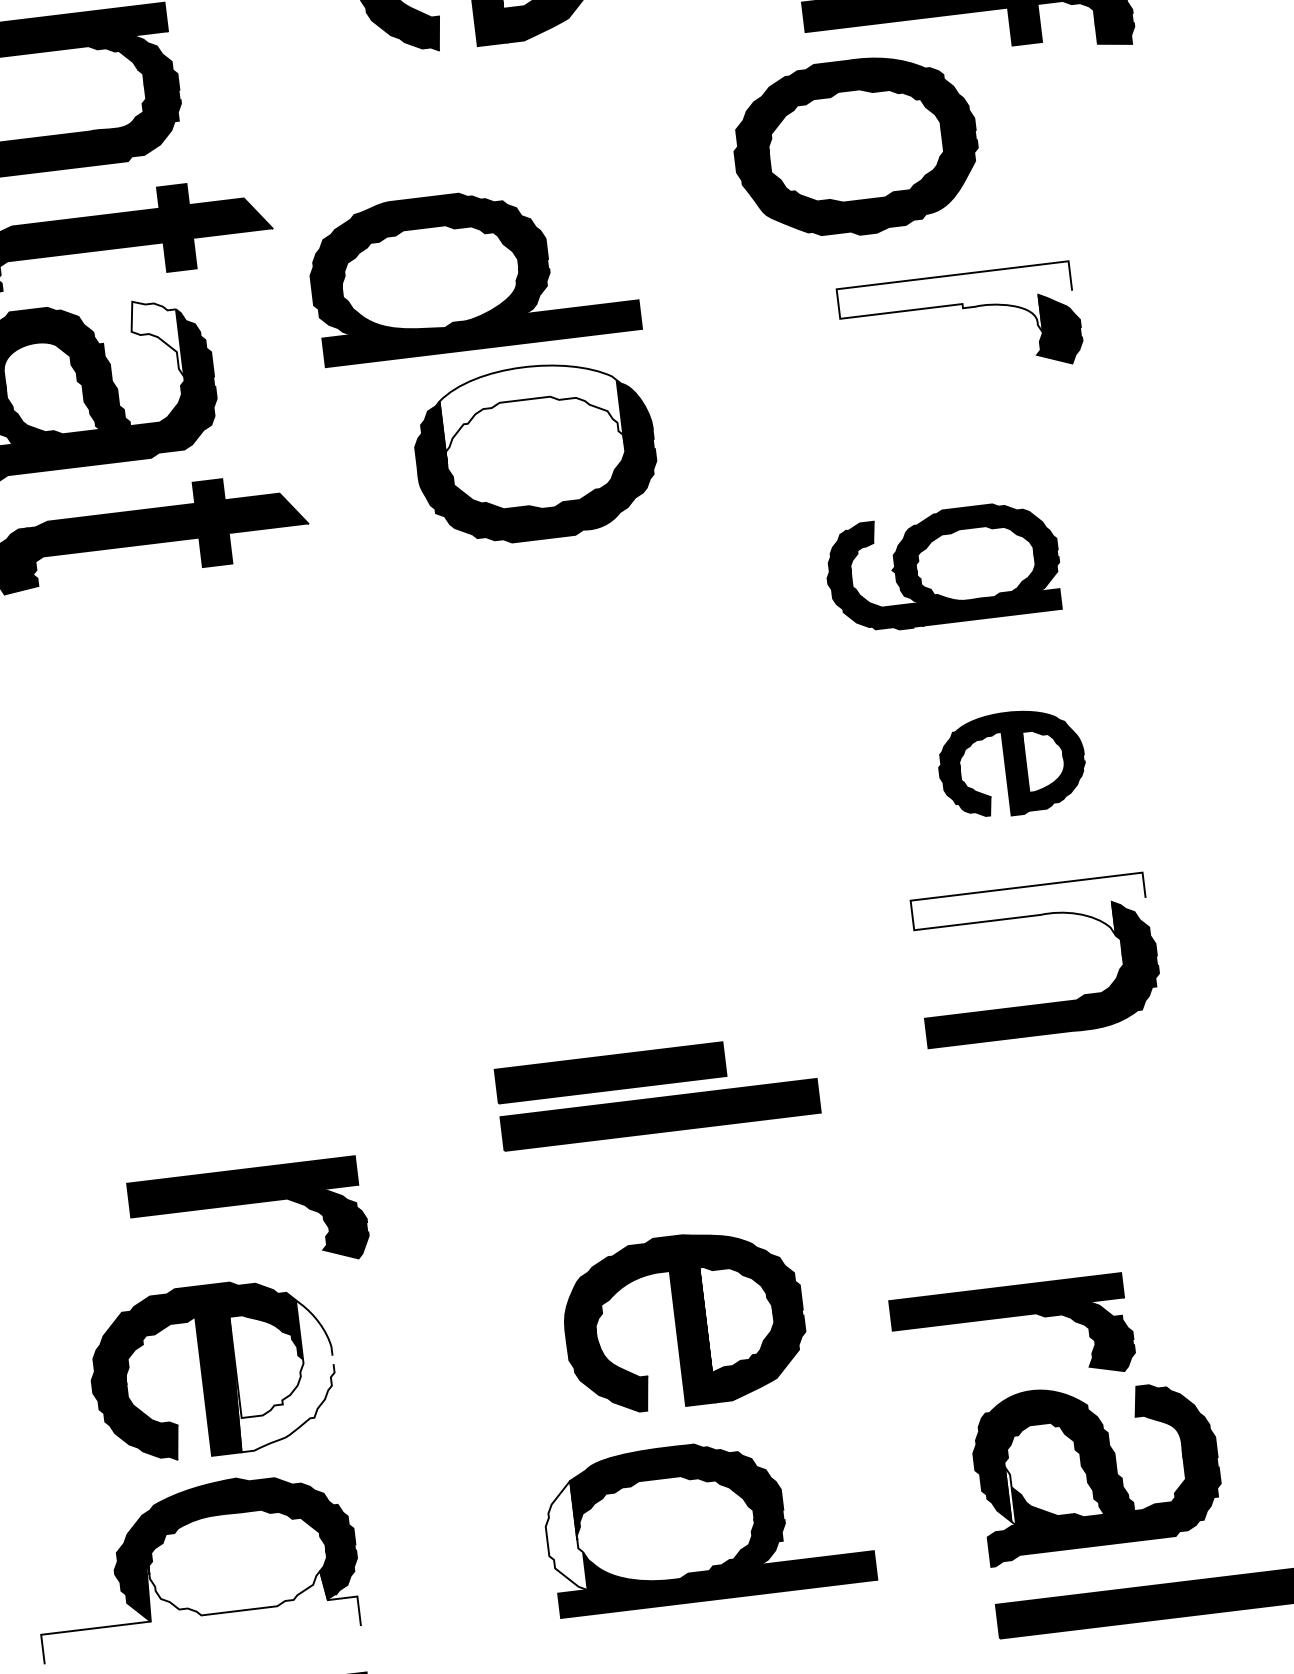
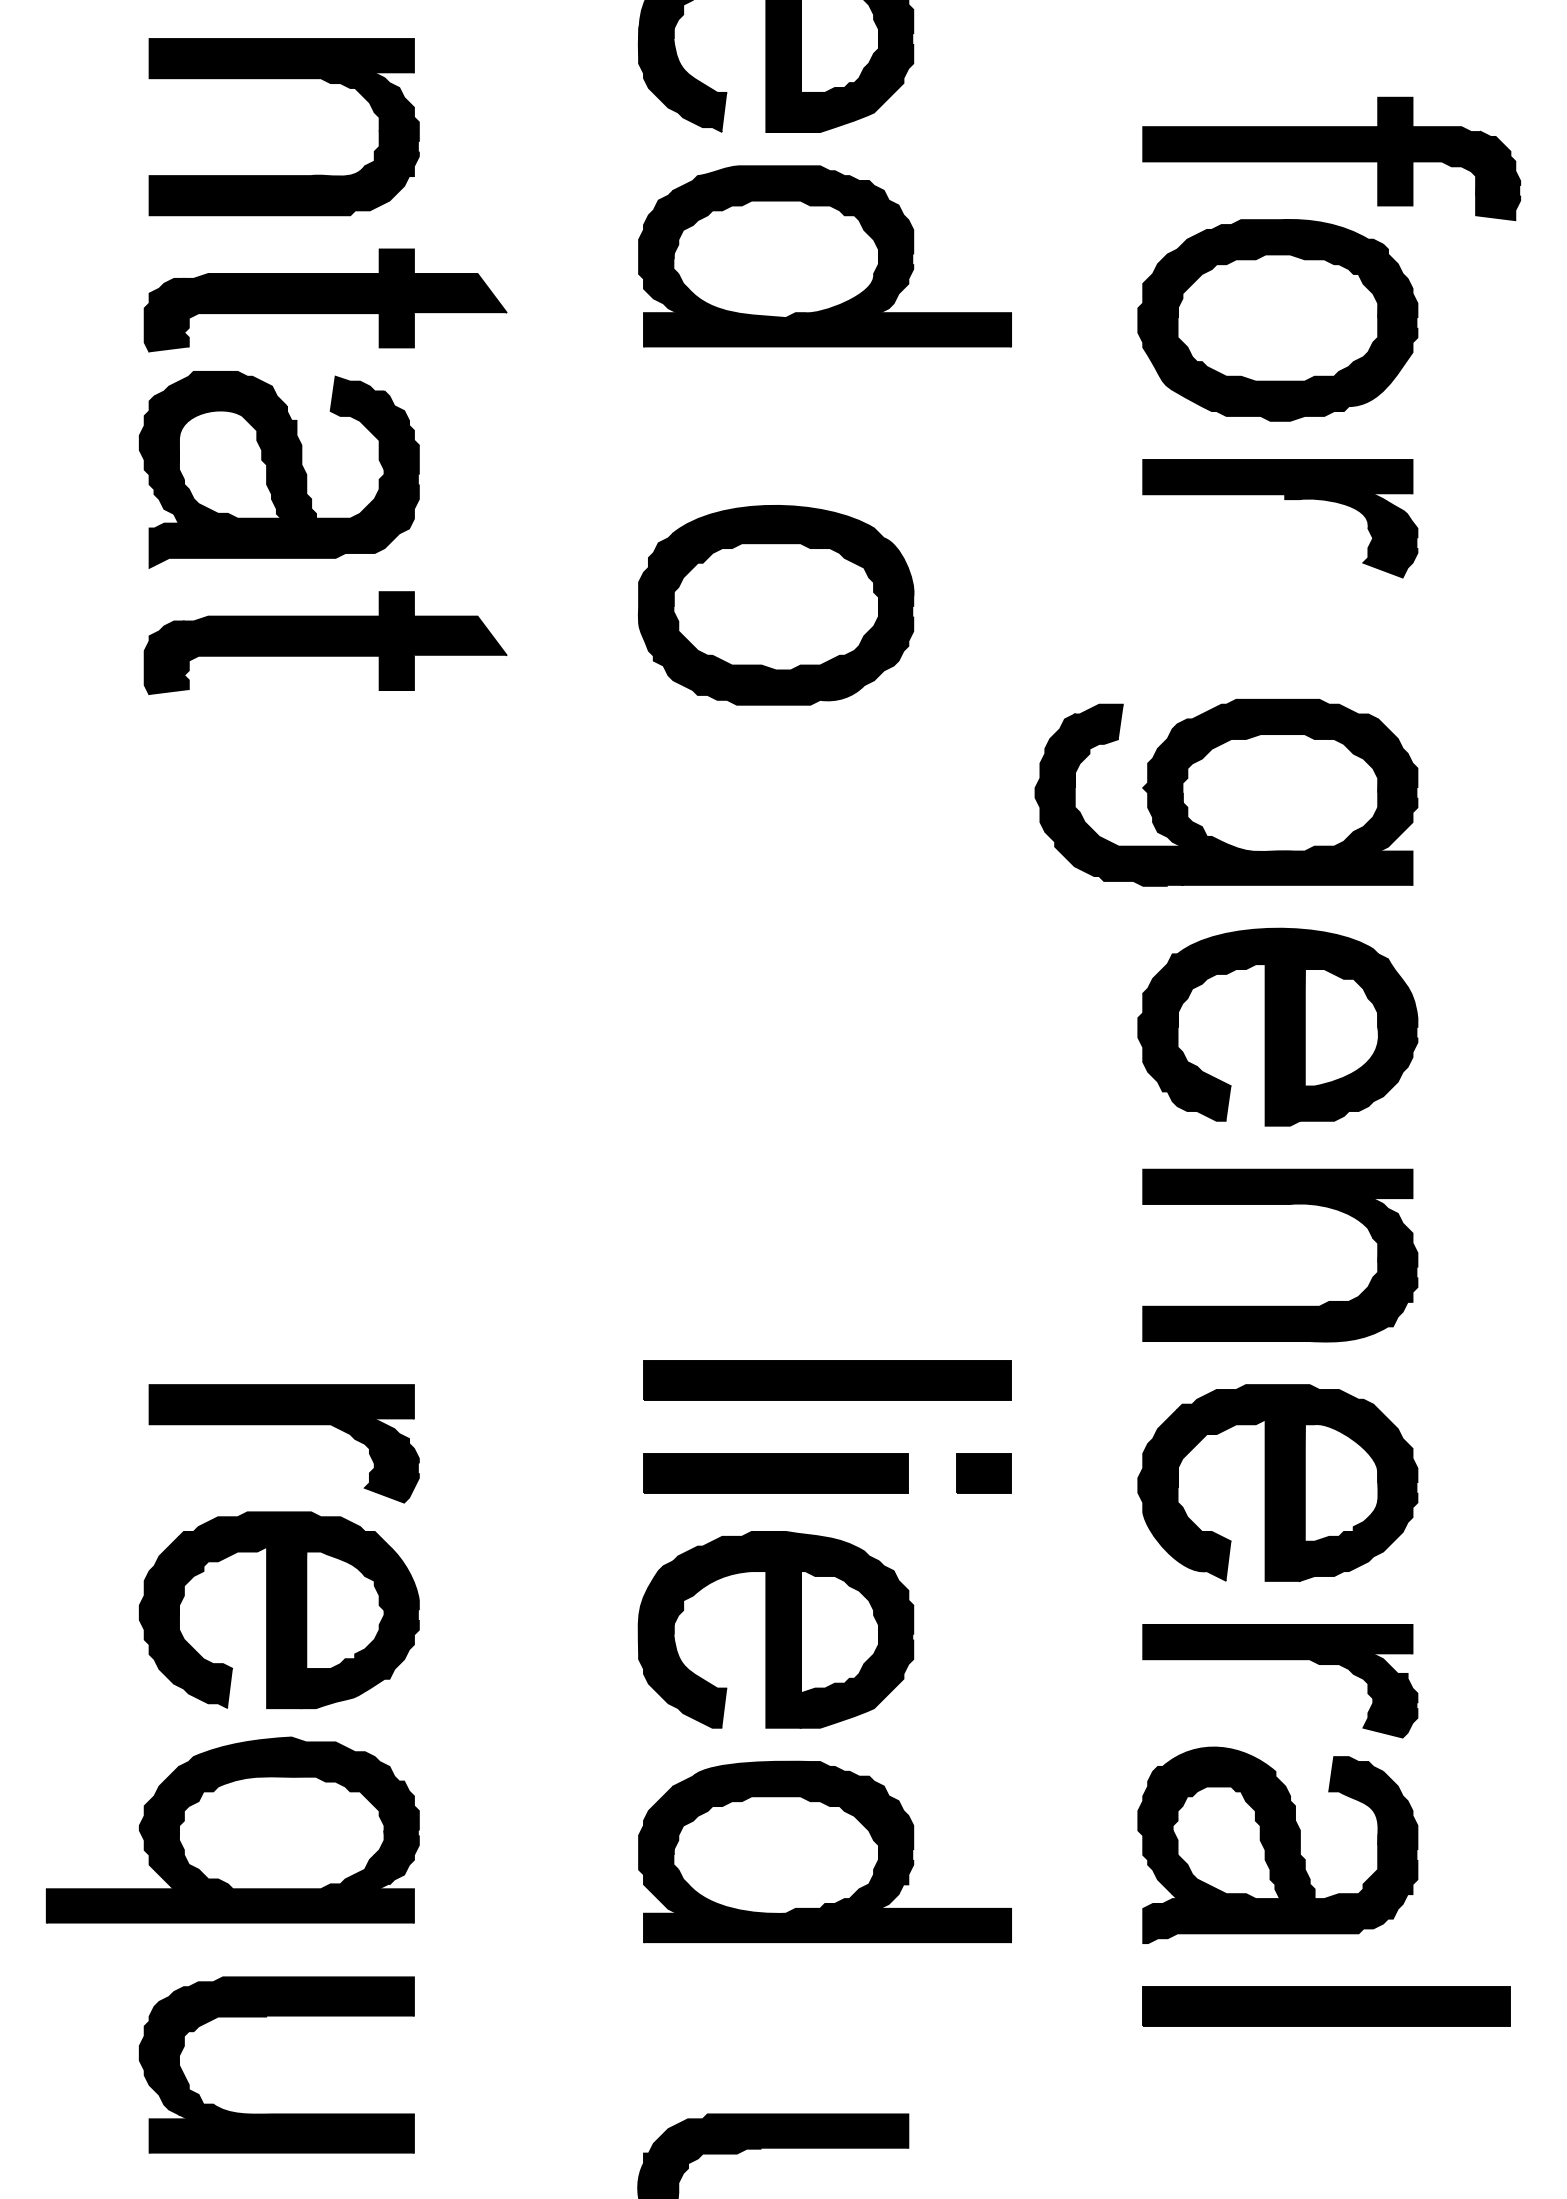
part: (855, 147) -> (1277, 320), moved
part: (471, 270) -> (824, 256), moved
fill: (956, 308) -> (1277, 498), added
fill: (155, 338) -> (357, 422), added
fill: (529, 409) -> (775, 555), added
part: (943, 567) -> (1226, 792), size x1.43
part: (1011, 763) -> (1277, 1026), size x1.67
fill: (1029, 915) -> (1277, 1203), added
part: (610, 1073) -> (775, 1473), moved
part: (1058, 1156) -> (1277, 1482), added
part: (804, 1179) -> (983, 1473), added
part: (246, 1204) -> (283, 1425), moved
part: (1011, 1317) -> (1280, 1660), moved
part: (683, 1320) -> (775, 1629), moved
fill: (282, 1374) -> (359, 1624), added
fill: (1009, 1495) -> (1174, 1864), added
fill: (563, 1536) -> (658, 1849), added
fill: (193, 1577) -> (229, 1844), added

